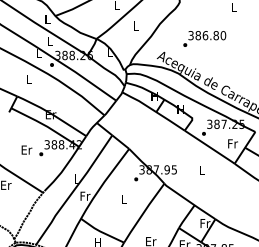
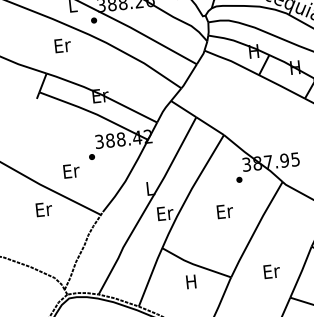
text: (29, 78) -> (62, 44), L -> Er
text: (26, 149) -> (70, 170), moved
text: (85, 196) -> (165, 213), Fr -> Er
text: (124, 198) -> (224, 210), L -> Er

